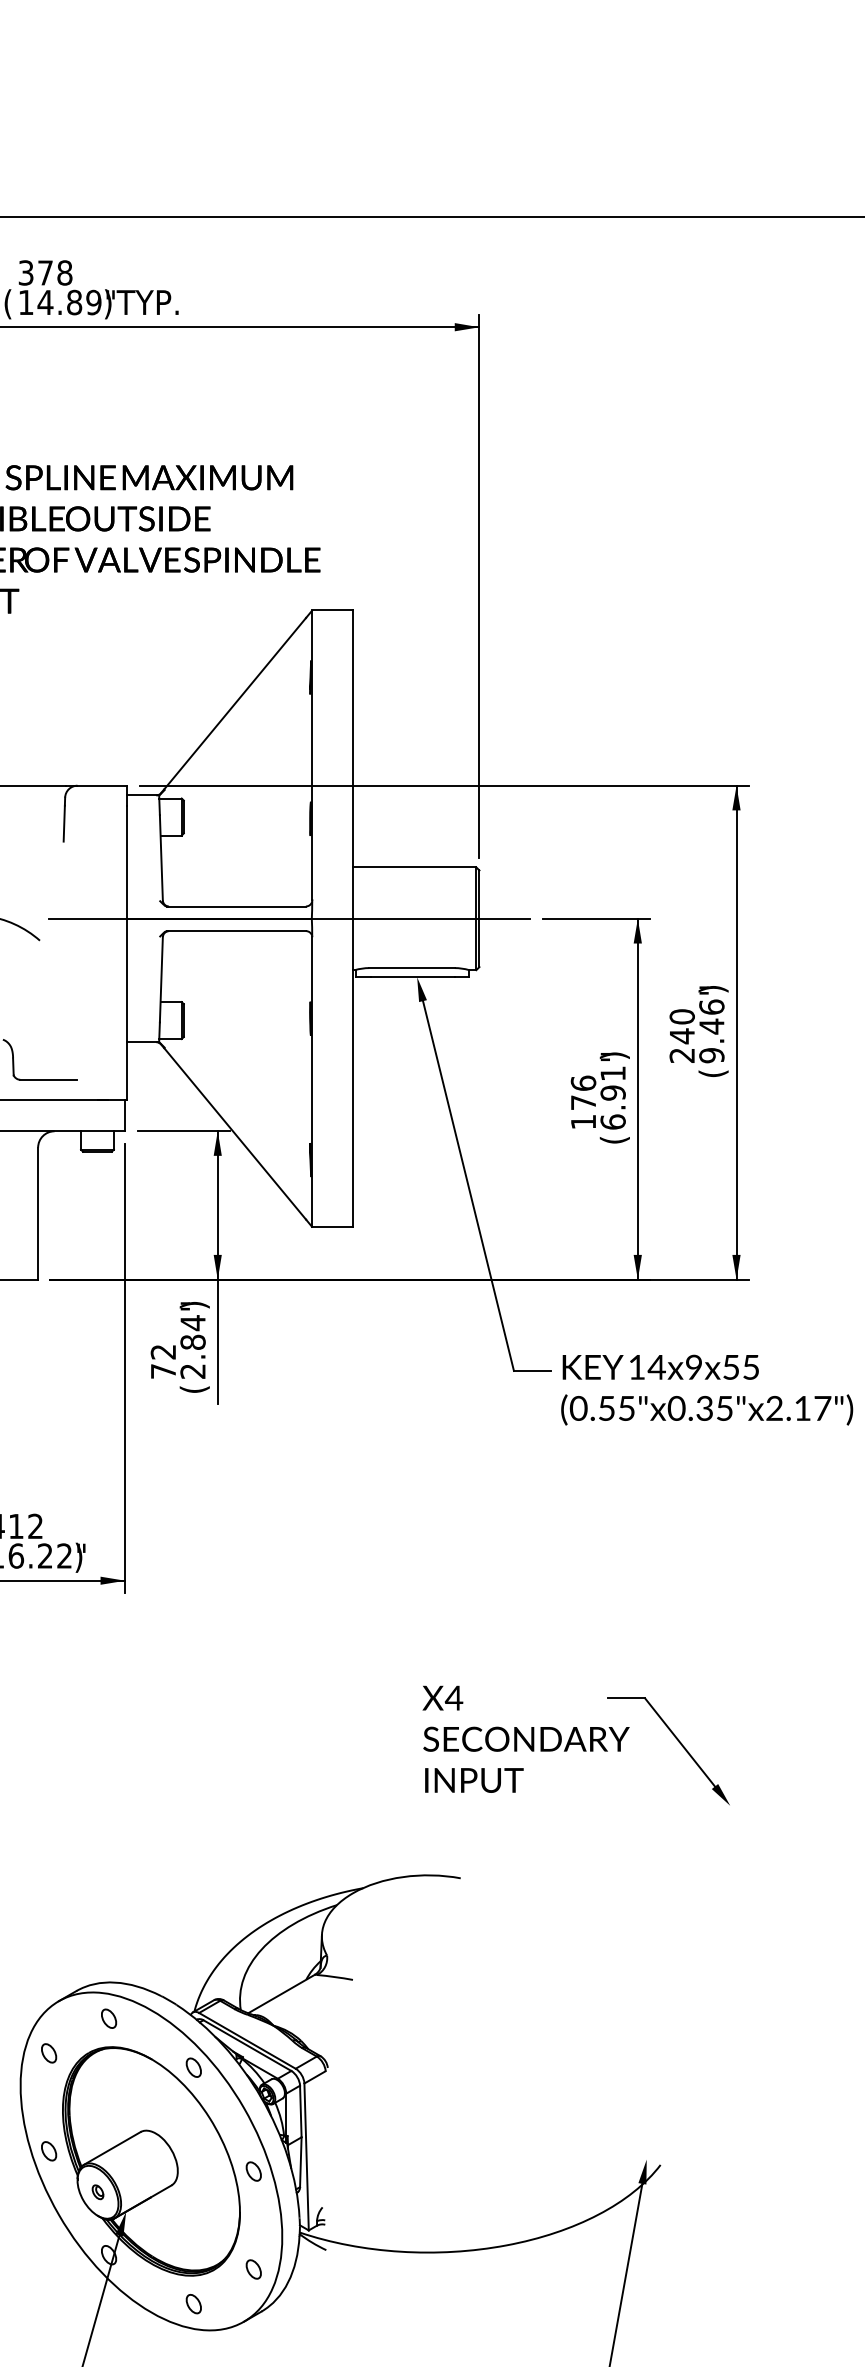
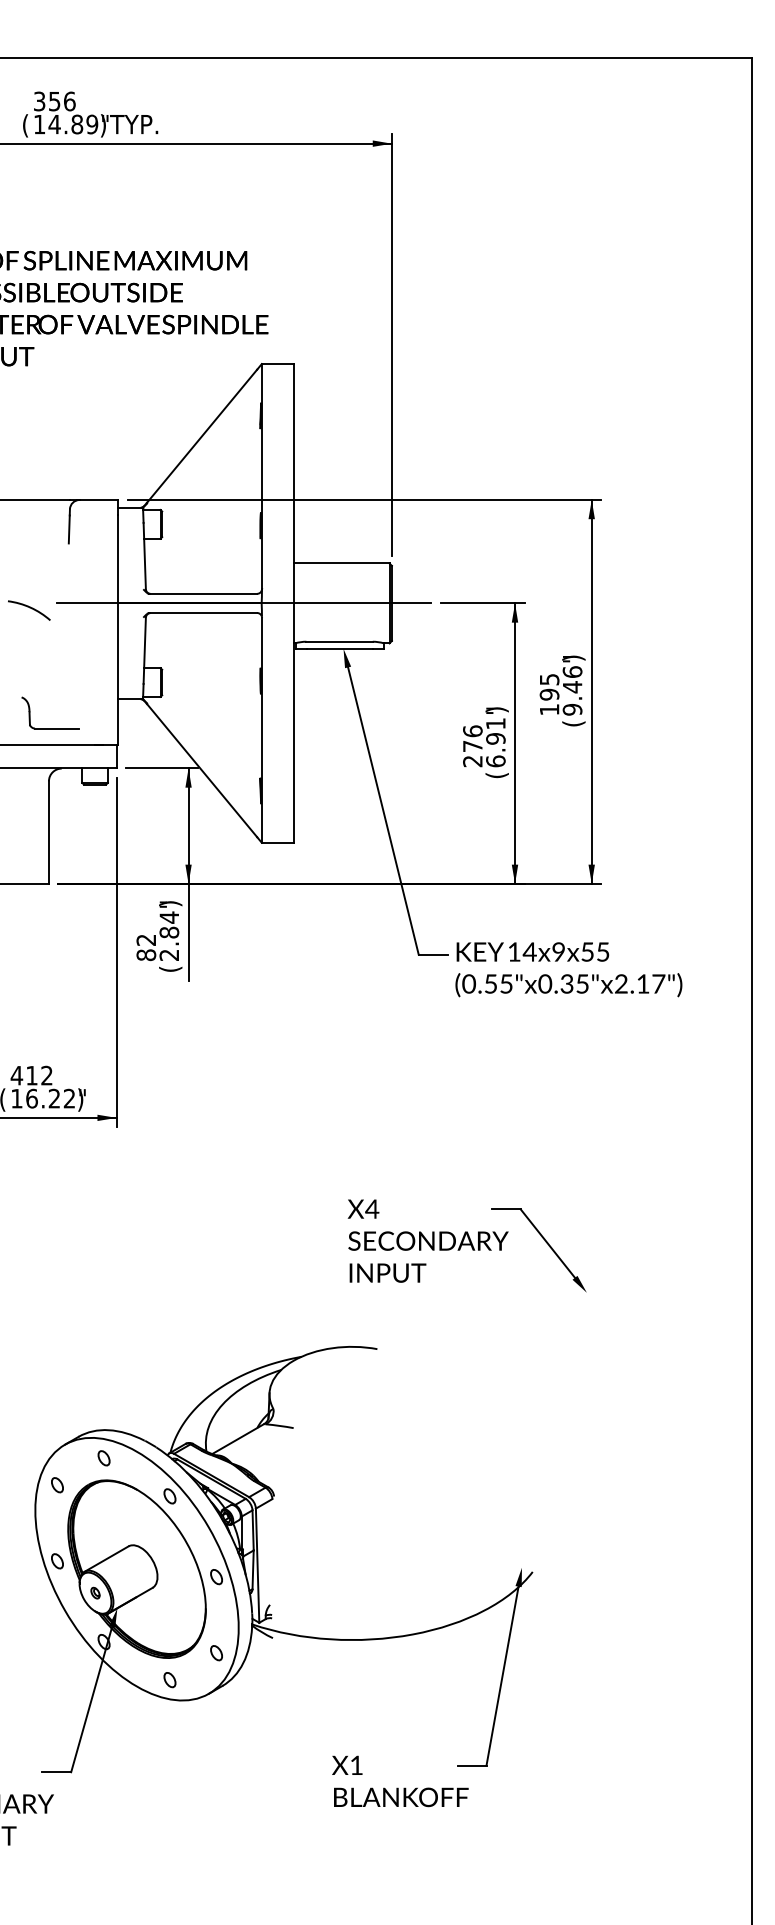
text: (55, 272) -> (62, 101), 378 -> 356
text: (682, 1035) -> (549, 694), 240 -> 195
text: (583, 1122) -> (472, 761), 176 -> 276
text: (163, 1371) -> (146, 955), 72 -> 82

